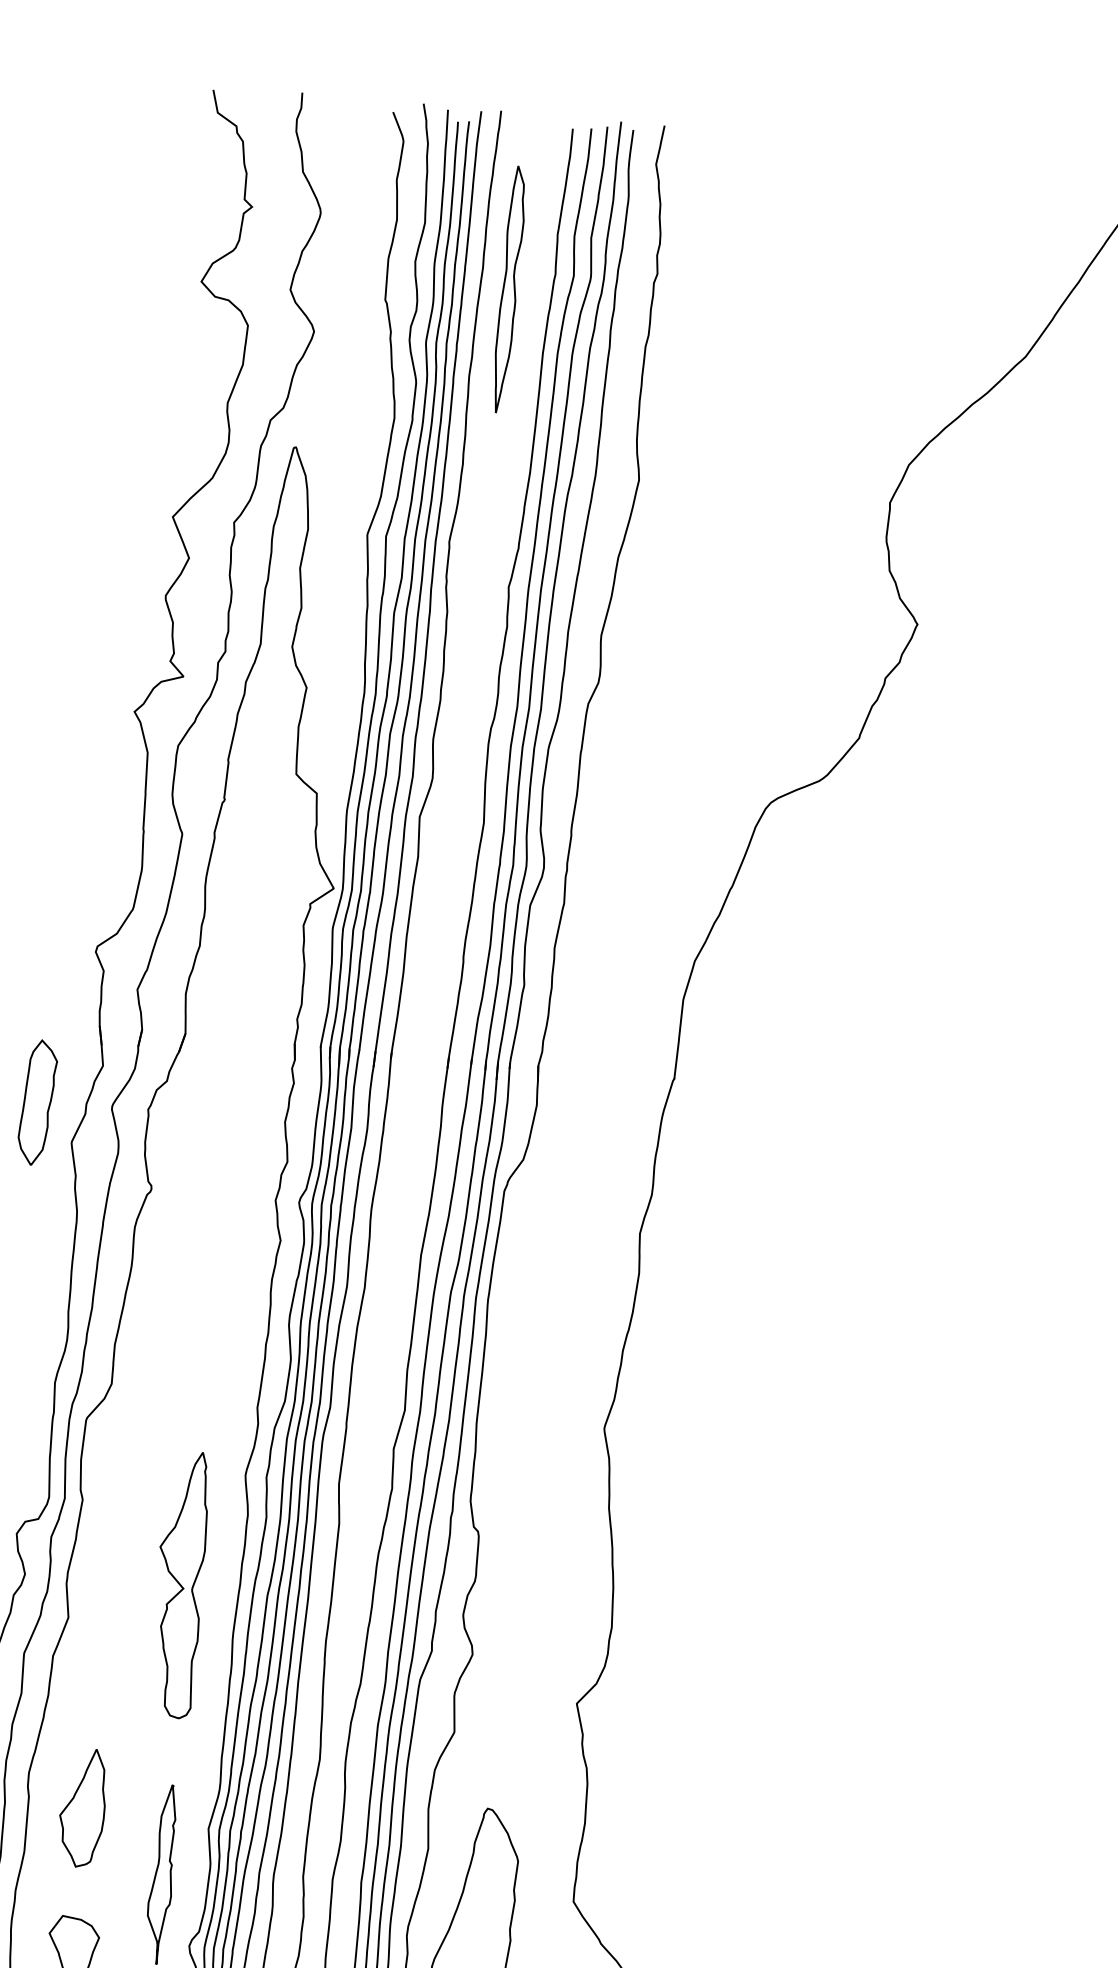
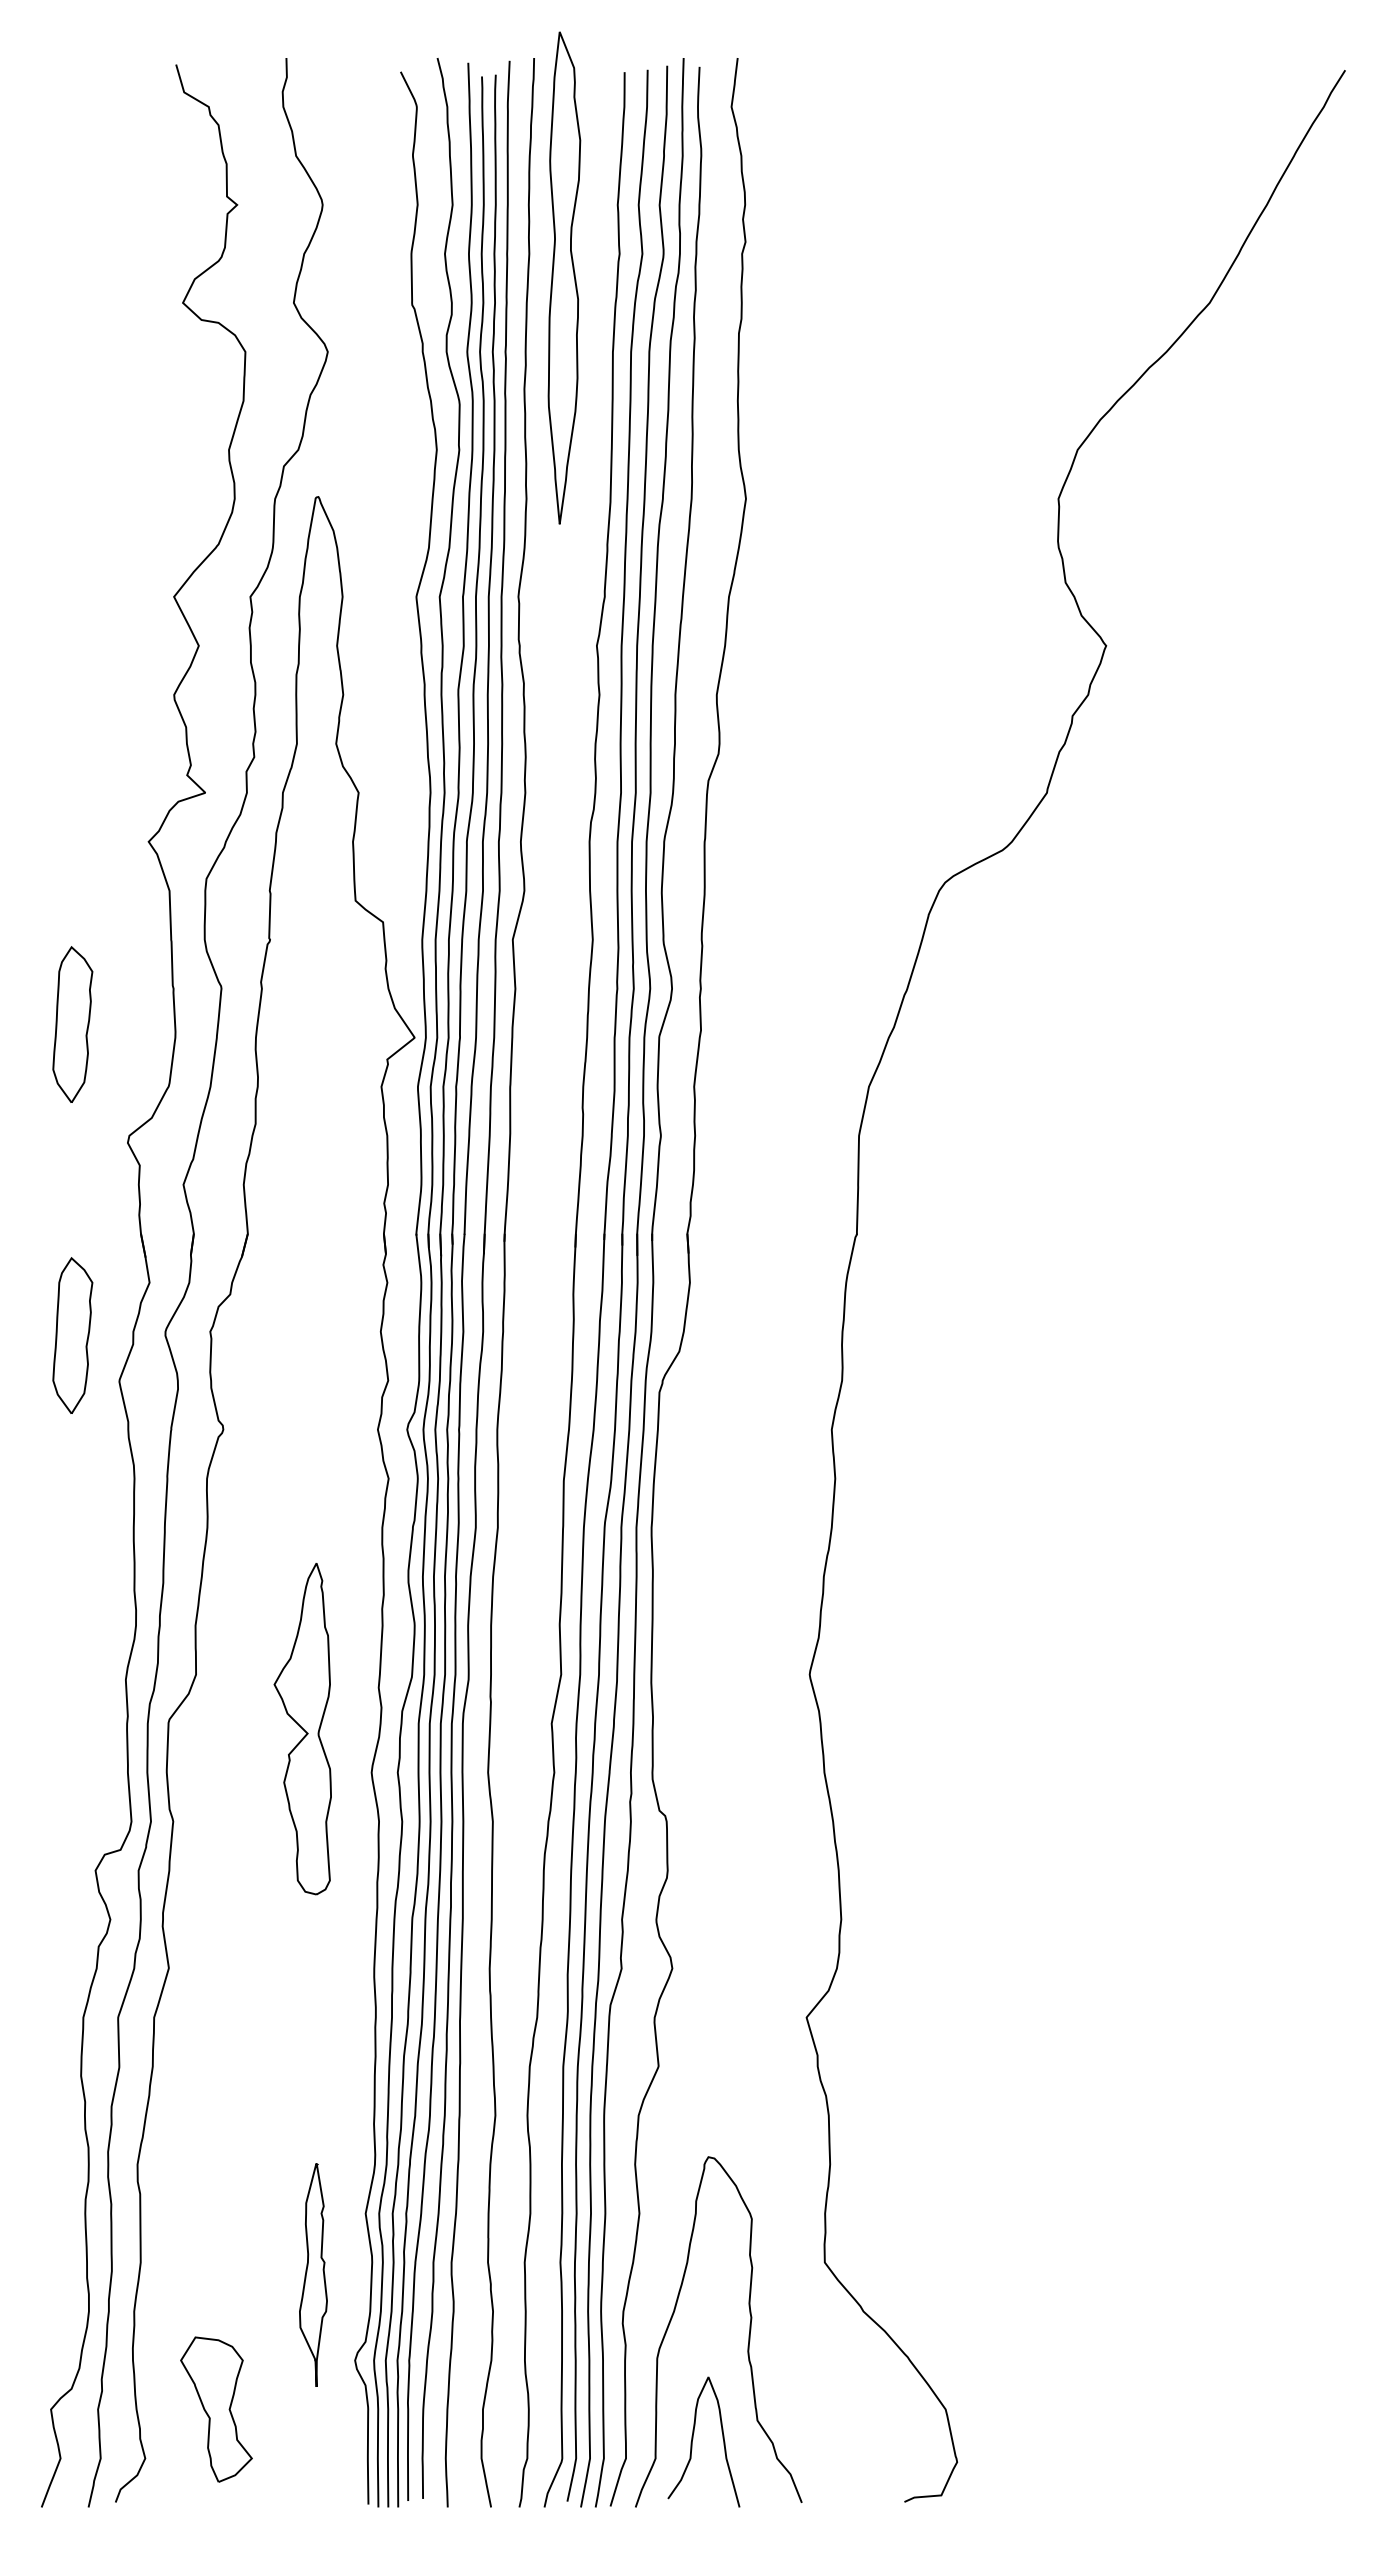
part: (509, 289) -> (564, 278), size x1.6
part: (60, 852) -> (72, 1024), added
part: (179, 1584) -> (302, 1728), moved
part: (82, 1807) -> (207, 2201), removed

